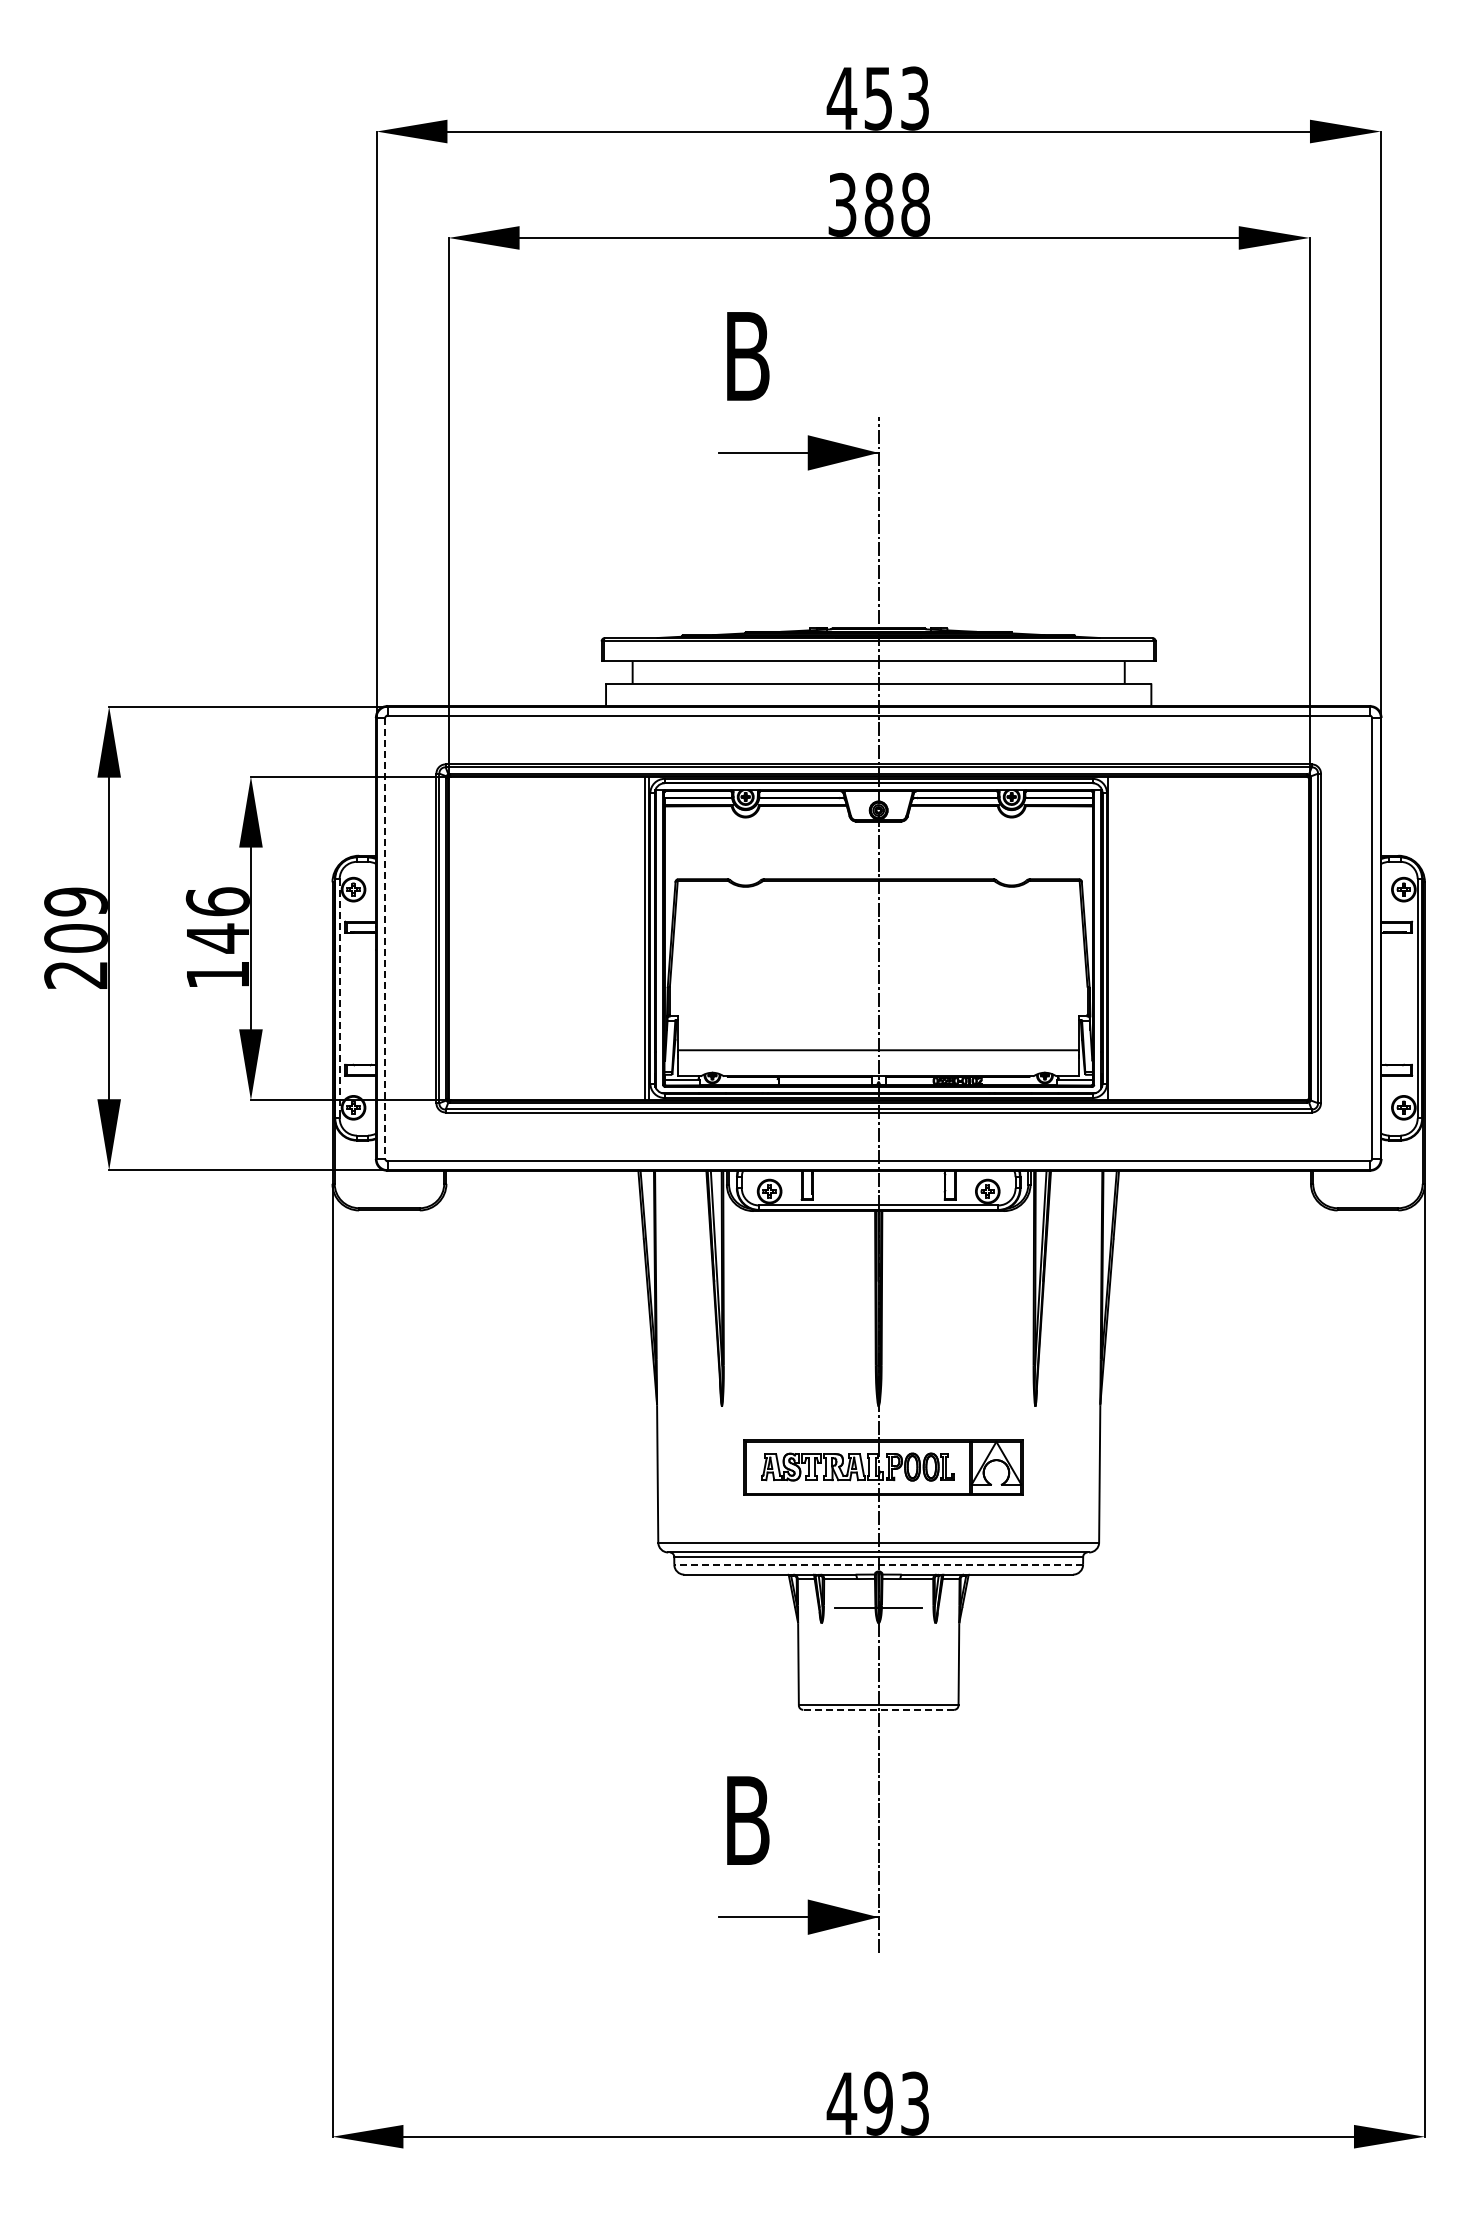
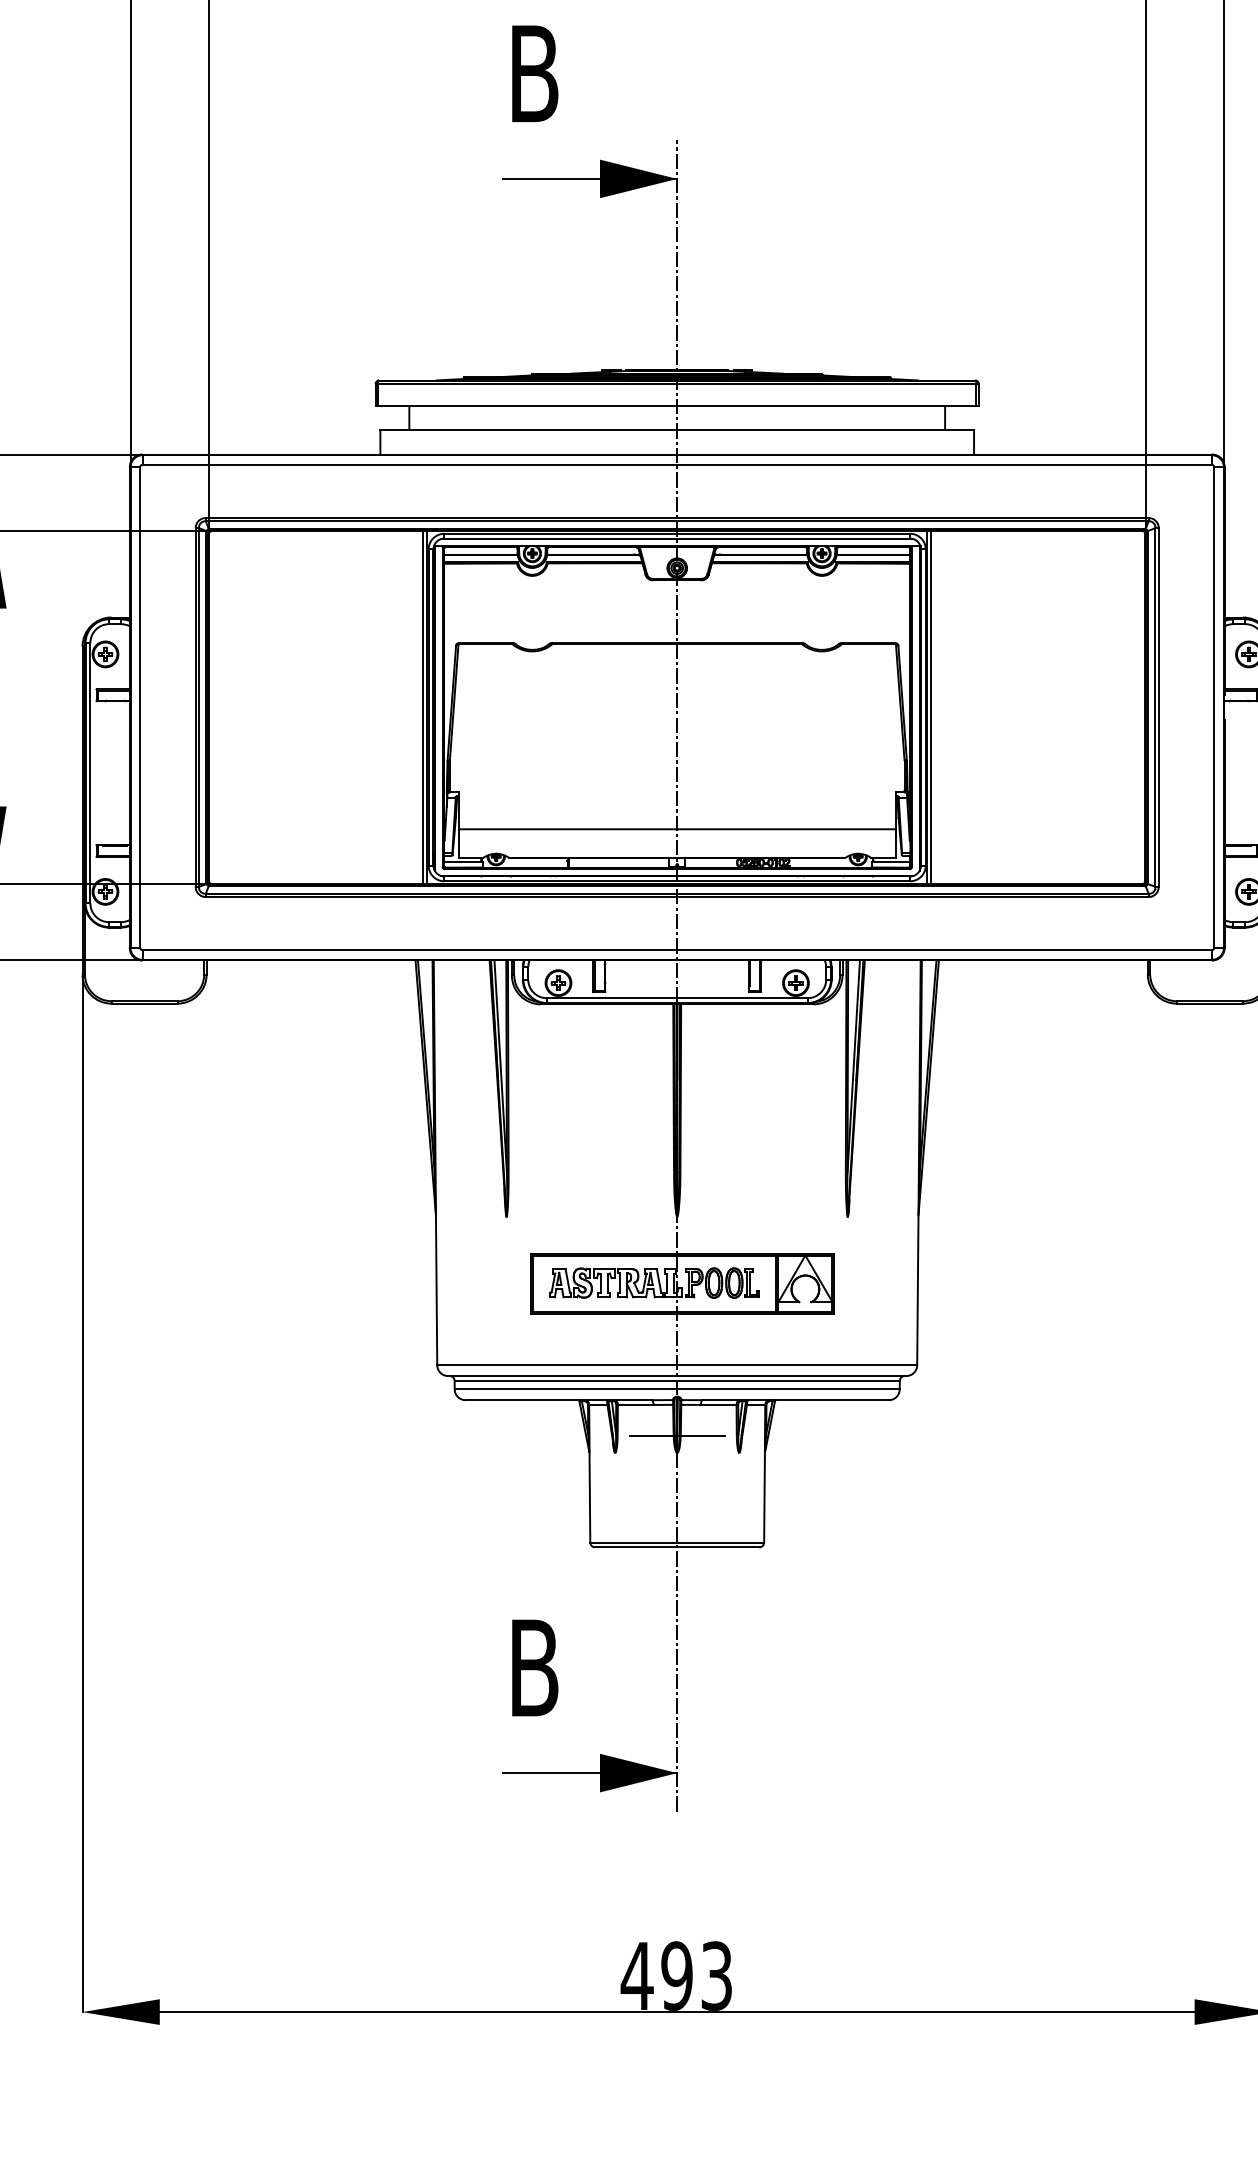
line: (385, 938) -> (140, 707), dashed -> solid
line: (1112, 938) -> (931, 707), added
line: (339, 998) -> (90, 772), dashed -> solid
line: (878, 1564) -> (677, 1389), dashed -> solid
line: (878, 1709) -> (677, 1546), dashed -> solid

